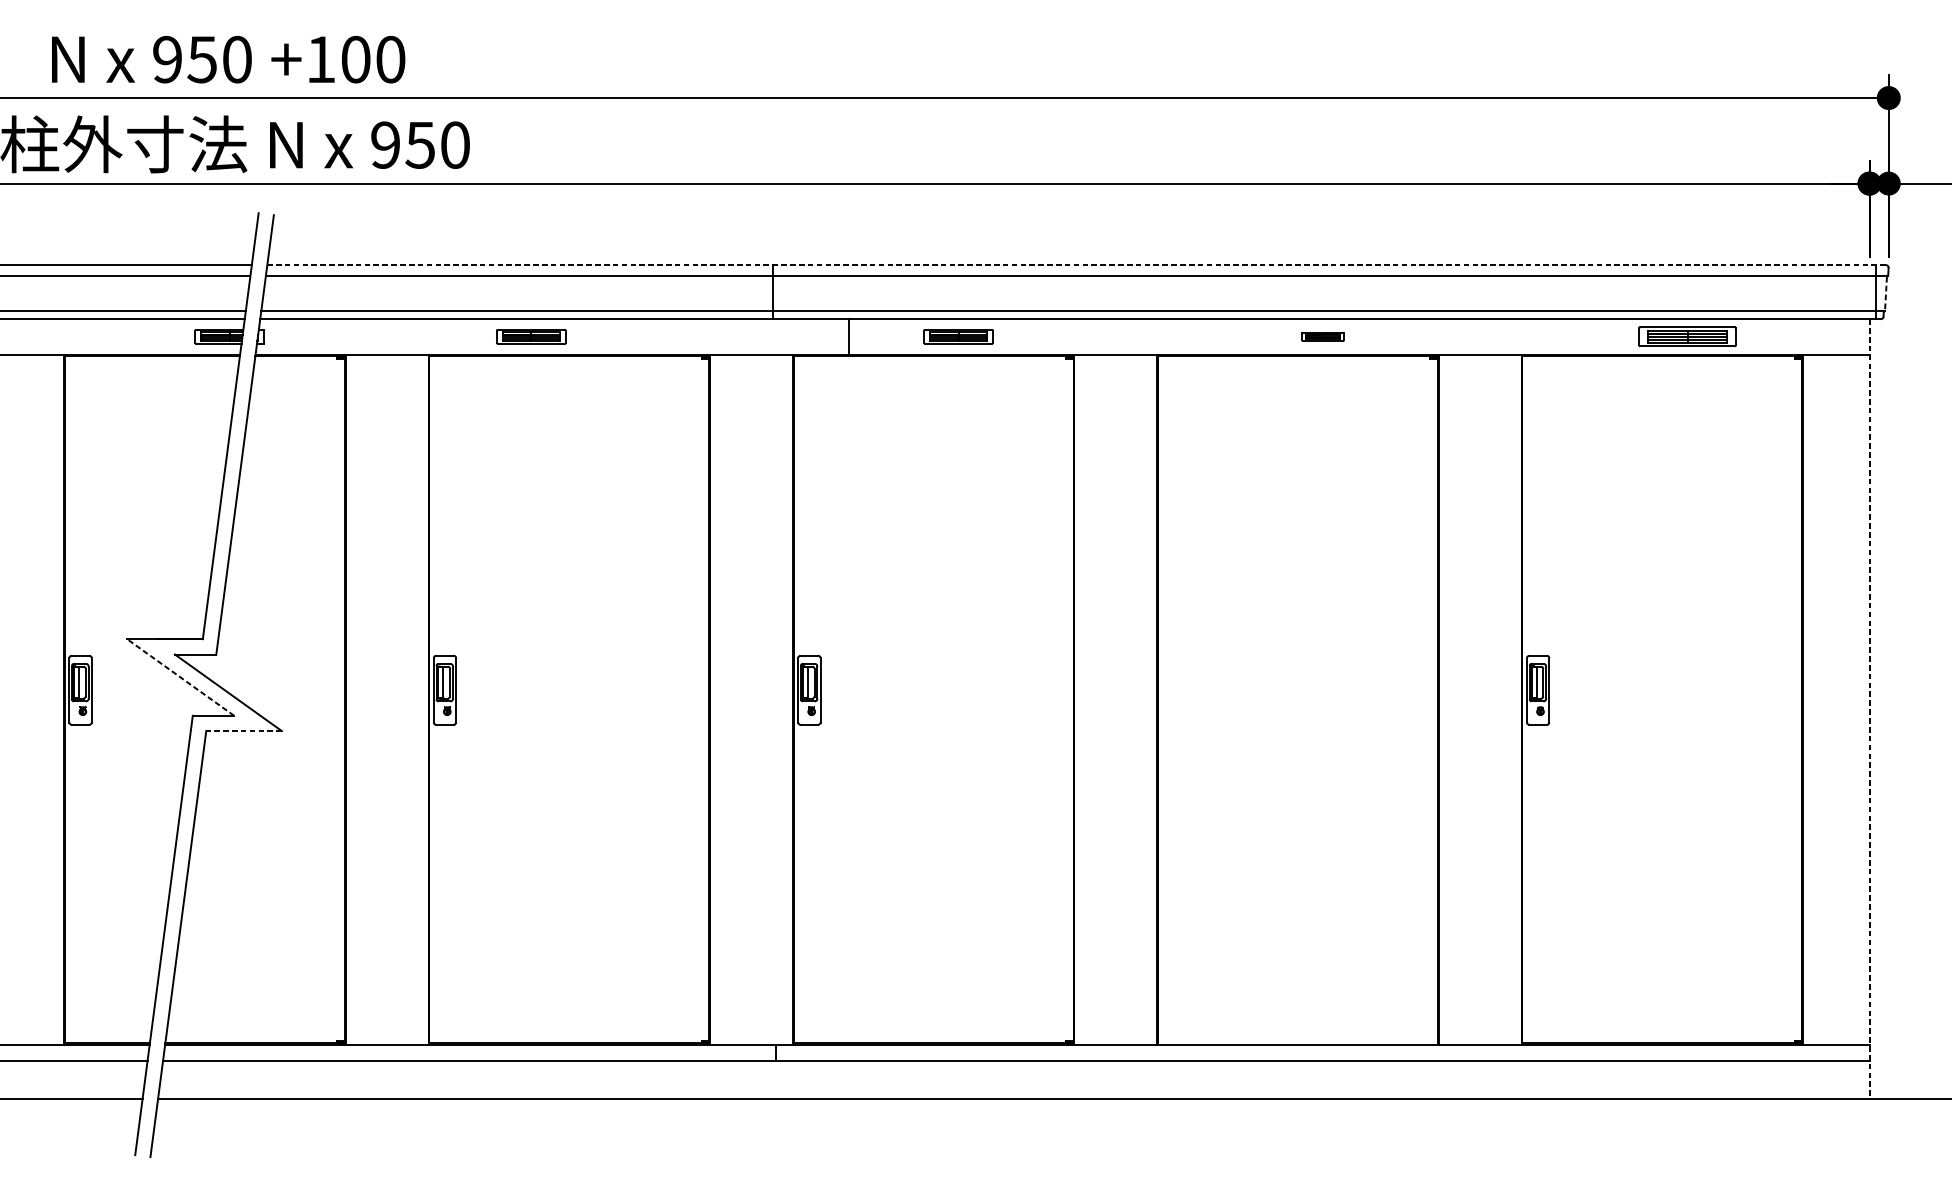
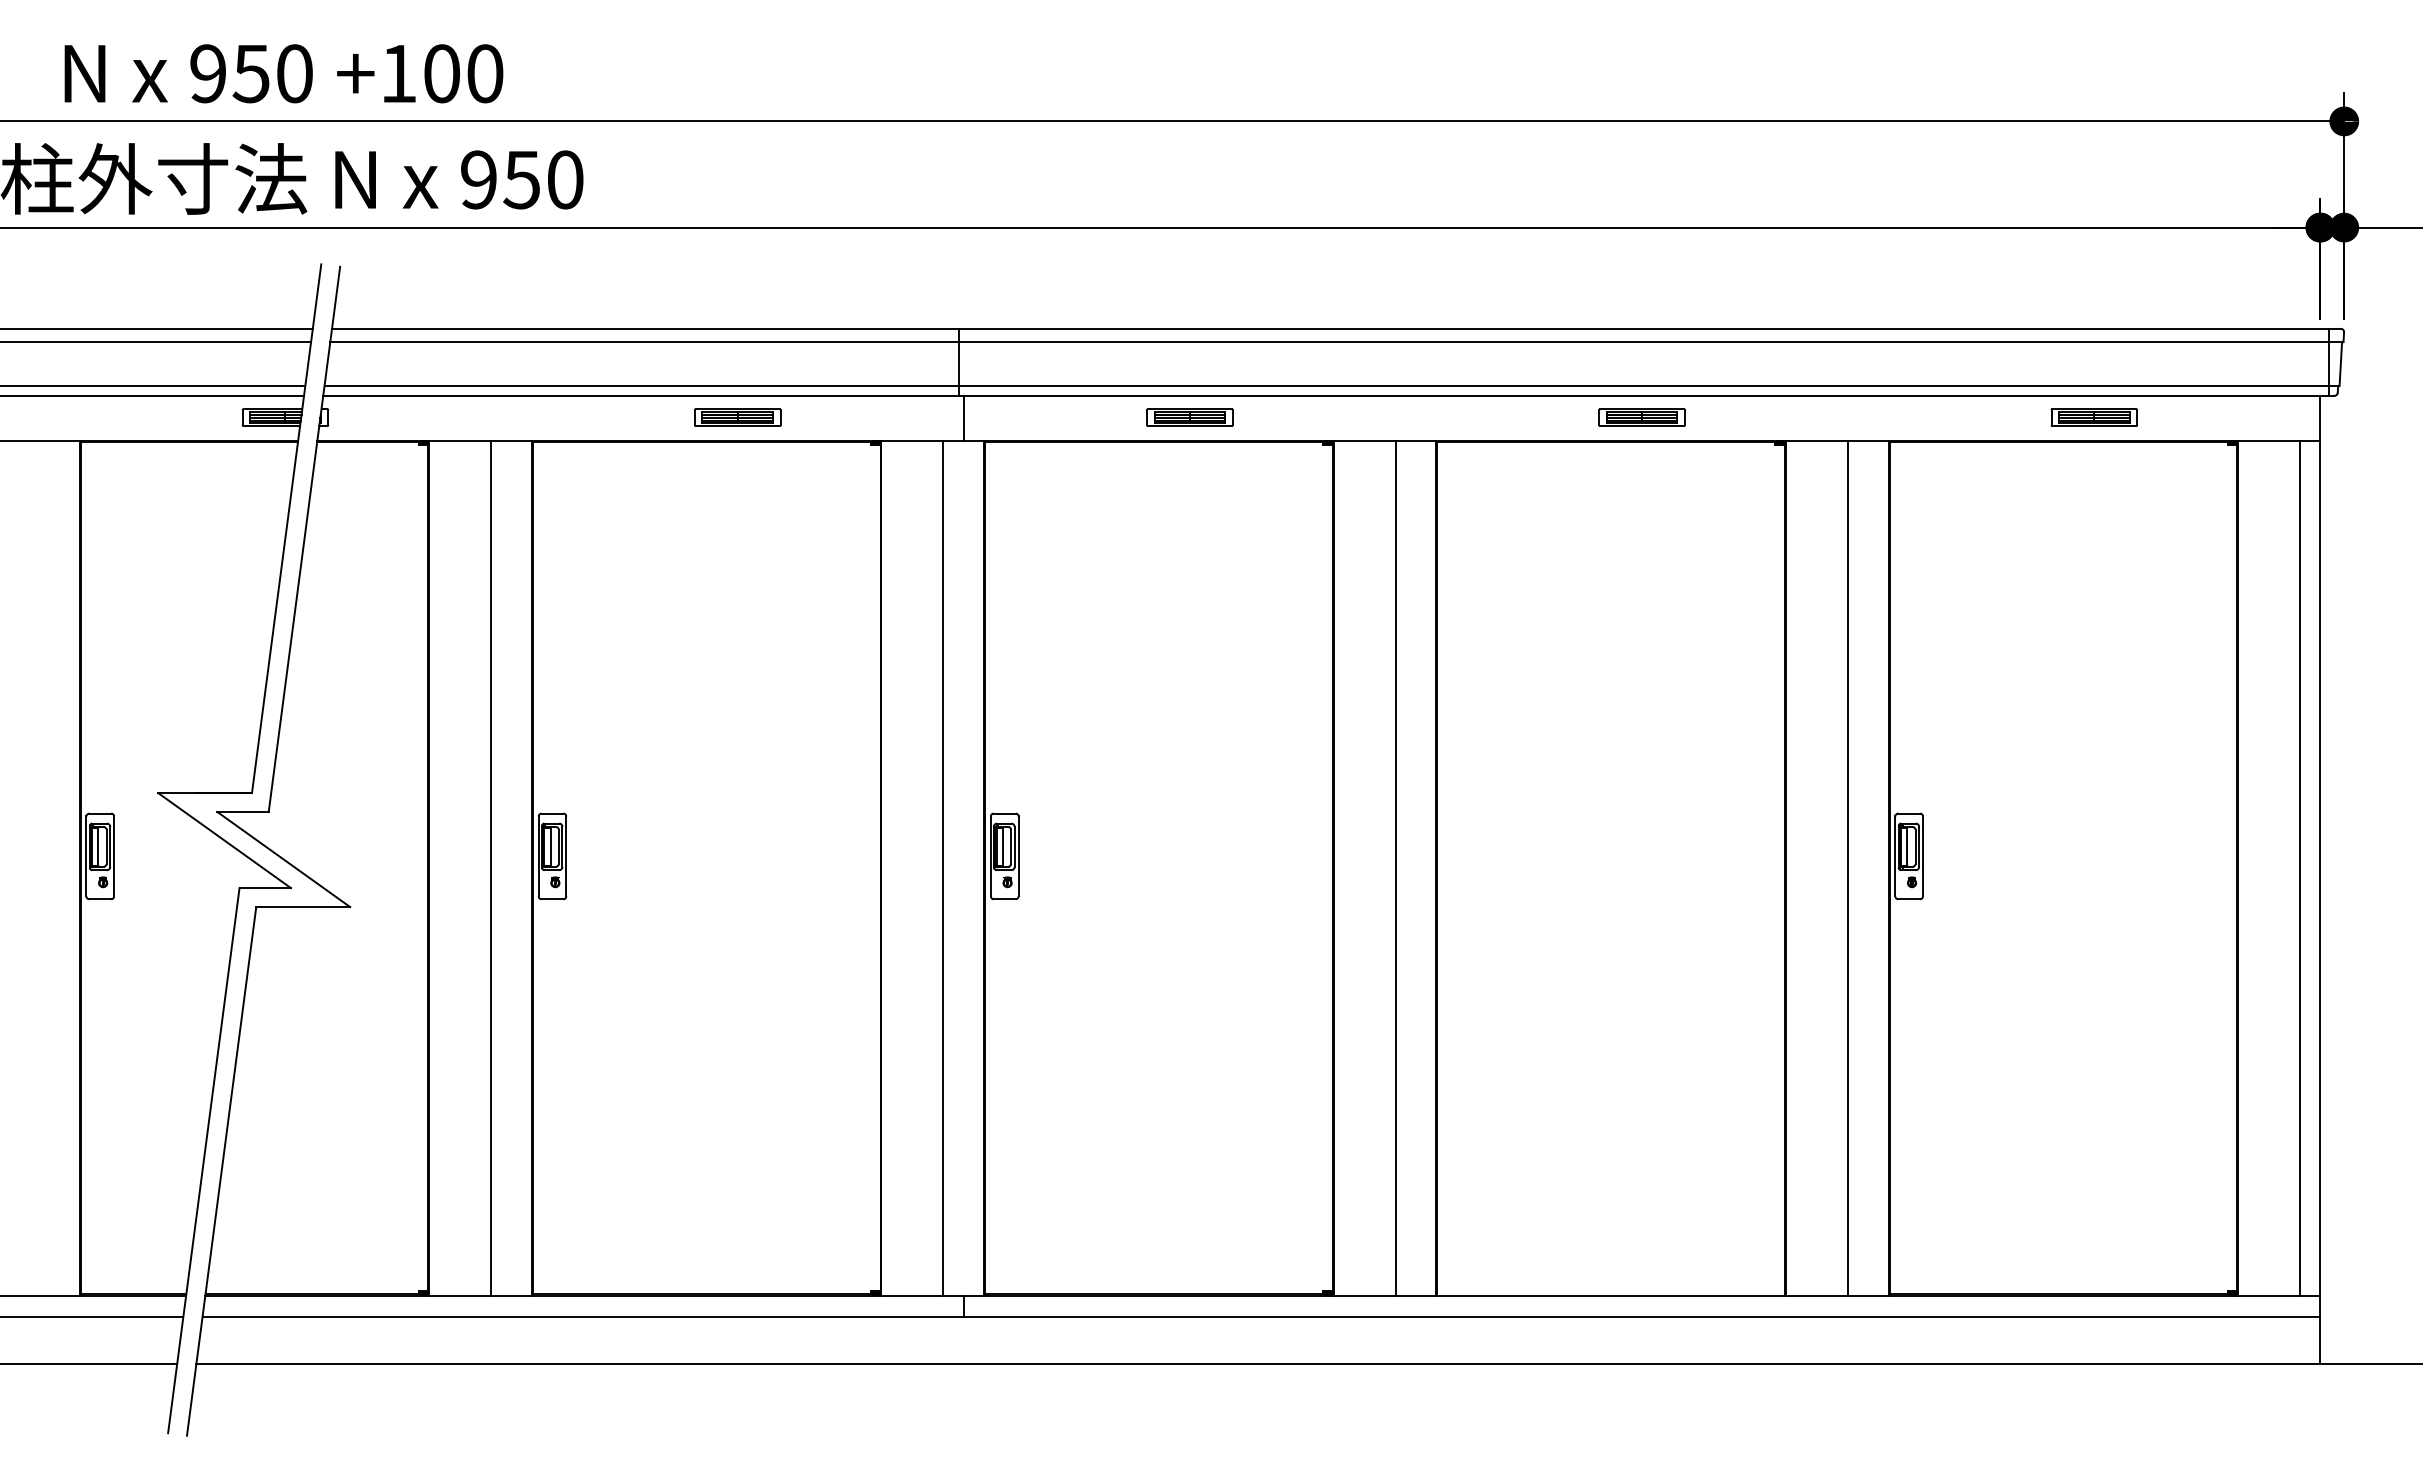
line: (1075, 264) -> (1335, 328), dashed -> solid
line: (1885, 294) -> (2340, 365), dashed -> solid
part: (531, 336) -> (737, 417), moved
line: (848, 336) -> (963, 417), moved
part: (1322, 336) -> (1641, 417), size x1.67
part: (1686, 336) -> (2093, 417), size x0.71
line: (180, 677) -> (224, 840), dashed -> solid
line: (395, 700) -> (491, 868), added
line: (760, 700) -> (943, 868), added
line: (1124, 700) -> (1395, 868), added
line: (1488, 700) -> (1847, 868), added
line: (1852, 700) -> (2299, 868), added
line: (1869, 709) -> (2320, 880), dashed -> solid
line: (244, 731) -> (303, 907), dashed -> solid

